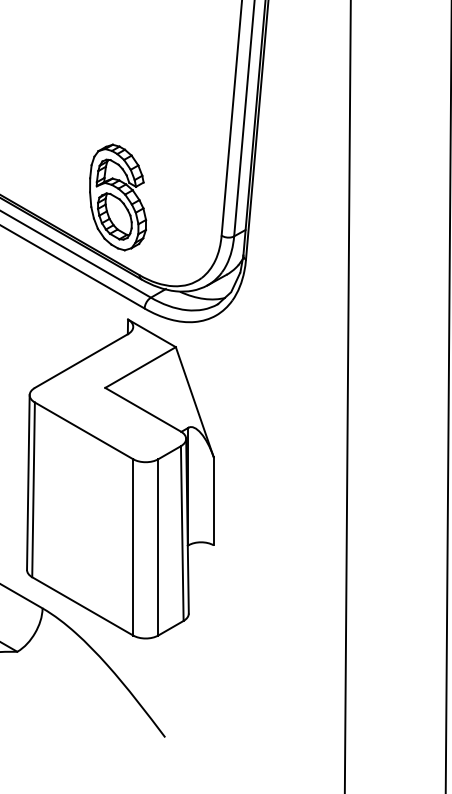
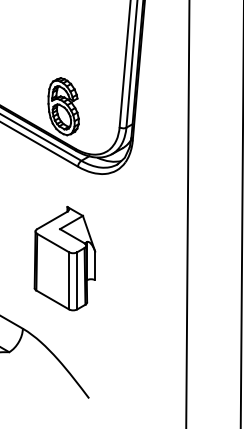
part: (119, 478) -> (64, 258), size x0.6

